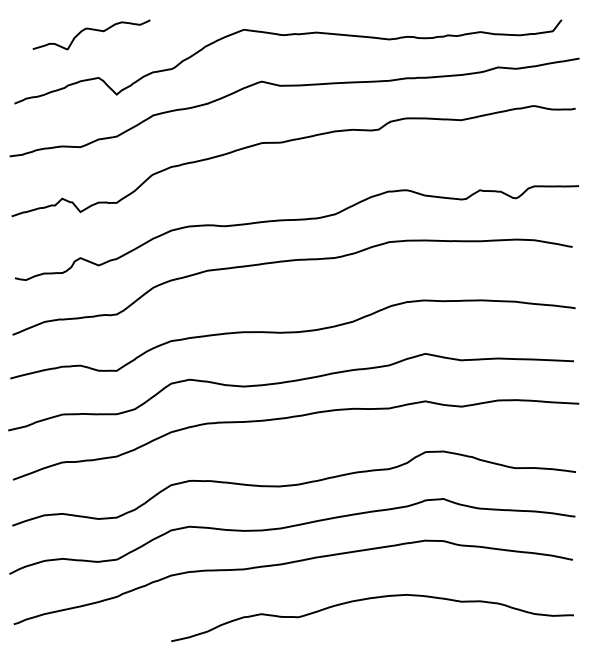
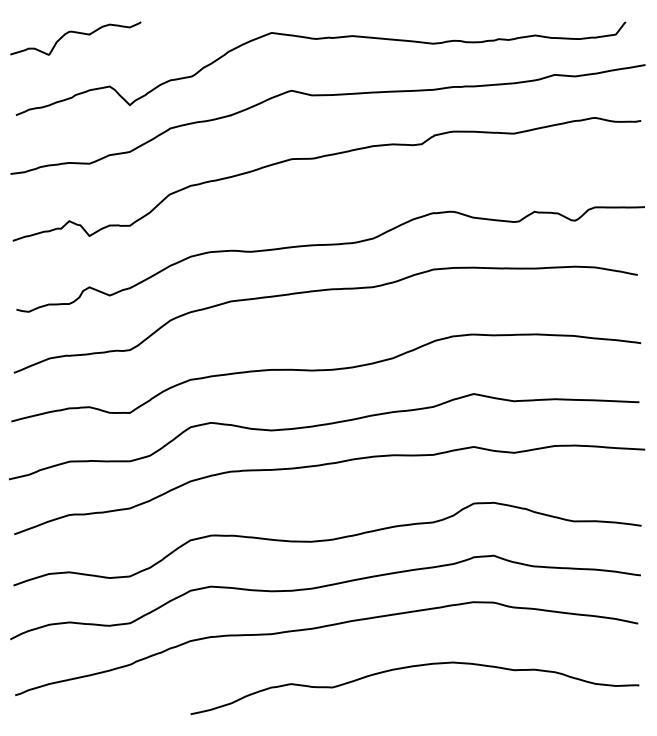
curve: (91, 30) -> (75, 33), moved

